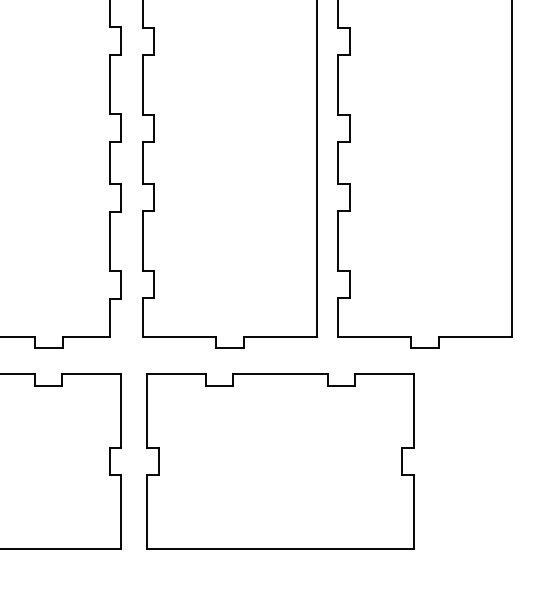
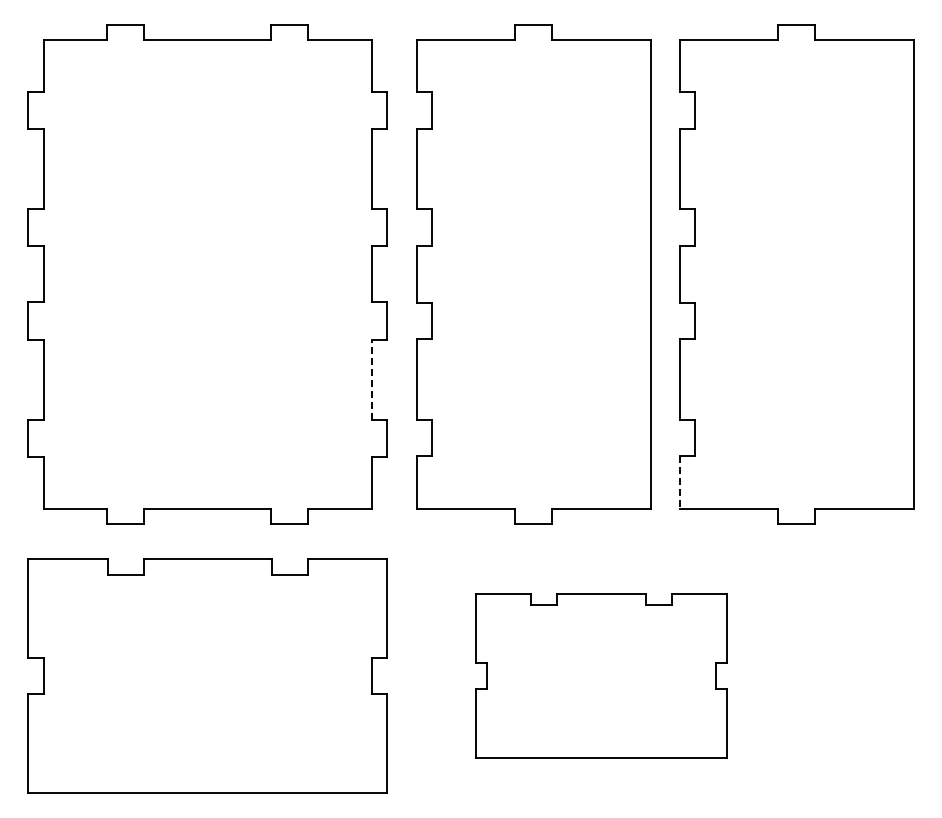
line: (109, 241) -> (371, 379), solid -> dashed
line: (338, 318) -> (679, 483), solid -> dashed
part: (280, 460) -> (601, 675), size x0.7

